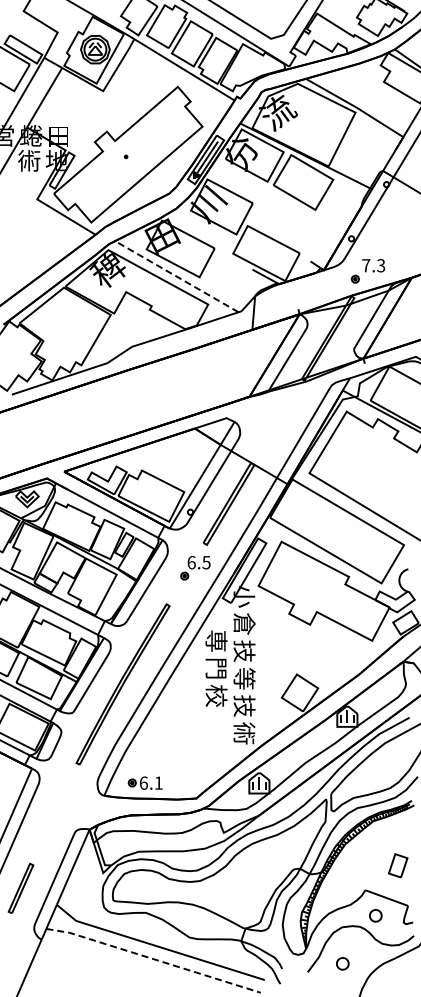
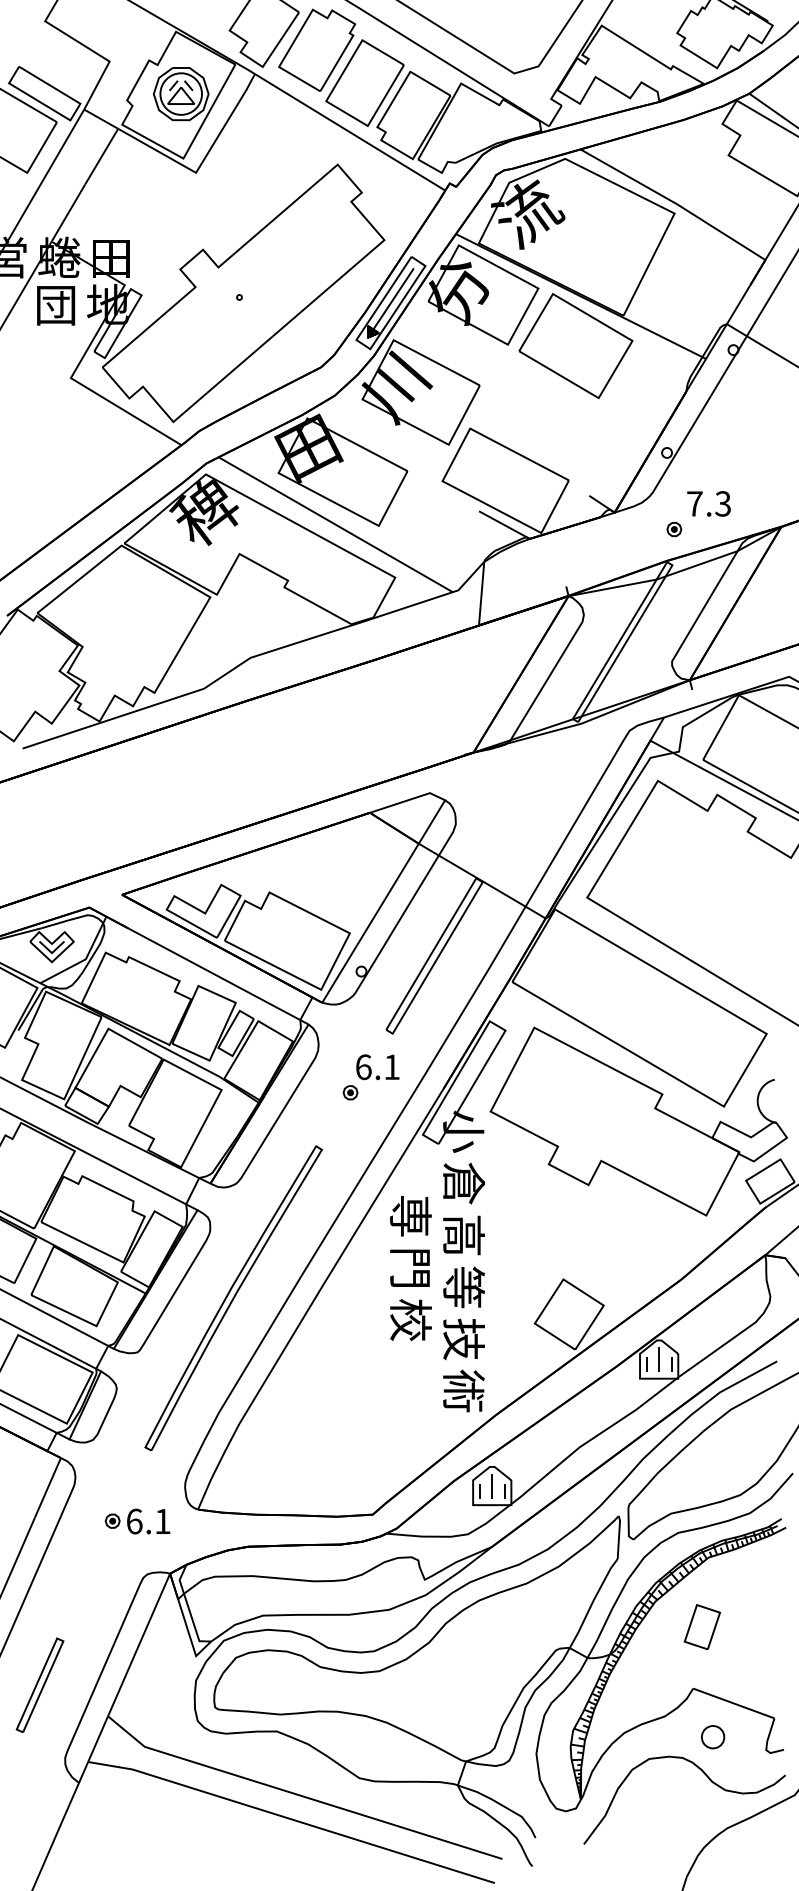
text: (29, 160) -> (56, 304), 術 -> 団
line: (176, 276) -> (335, 524), dashed -> solid
text: (206, 562) -> (391, 1066), 6.5 -> 6.1
text: (244, 651) -> (463, 1235), 技 -> 高
part: (144, 782) -> (135, 1520), moved
part: (397, 865) -> (701, 1626), moved
line: (154, 959) -> (293, 1820), dashed -> solid
part: (342, 963) -> (649, 1827), removed

